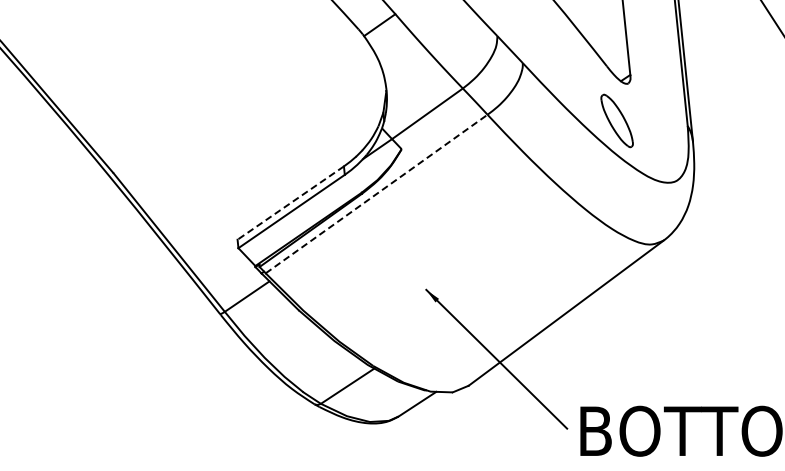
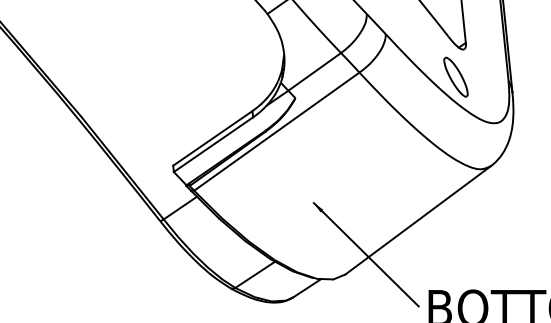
line: (377, 193) -> (277, 131), dashed -> solid
line: (290, 203) -> (212, 138), dashed -> solid

